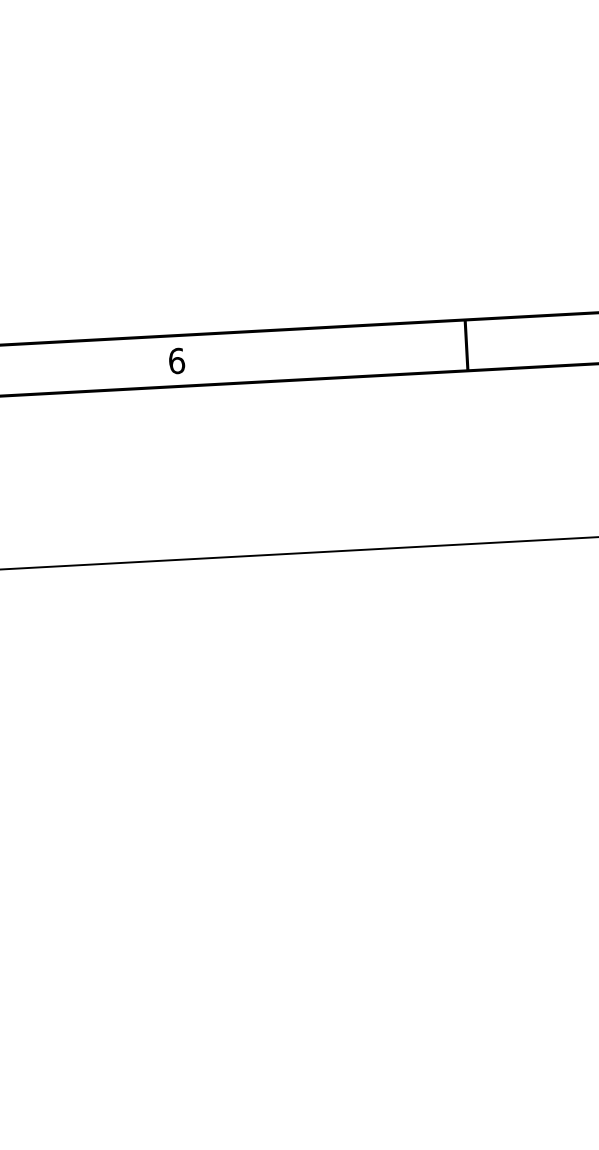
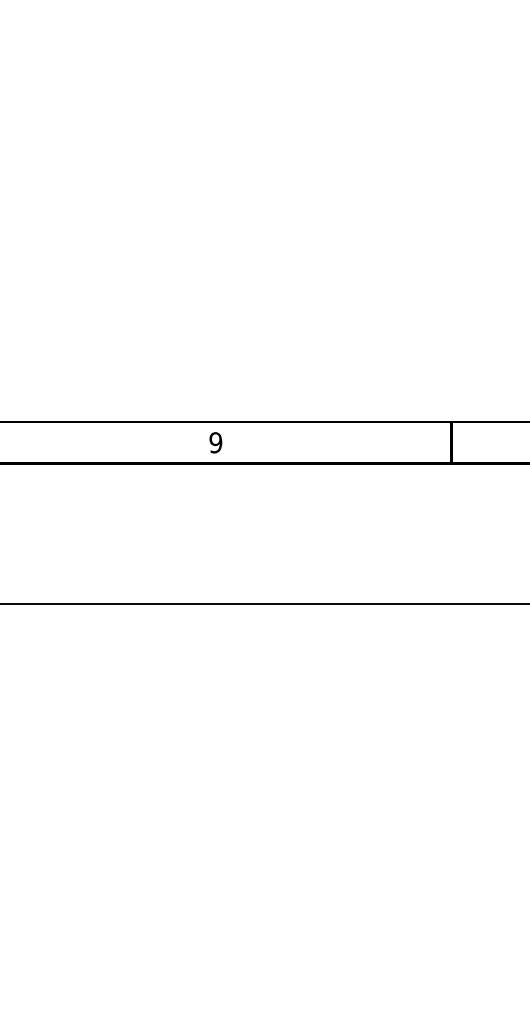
text: (176, 360) -> (215, 442), 6 -> 9

